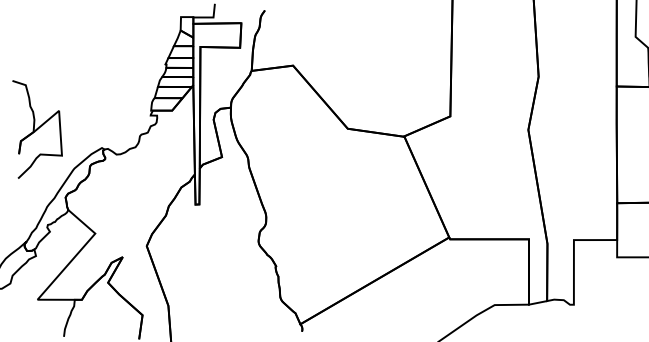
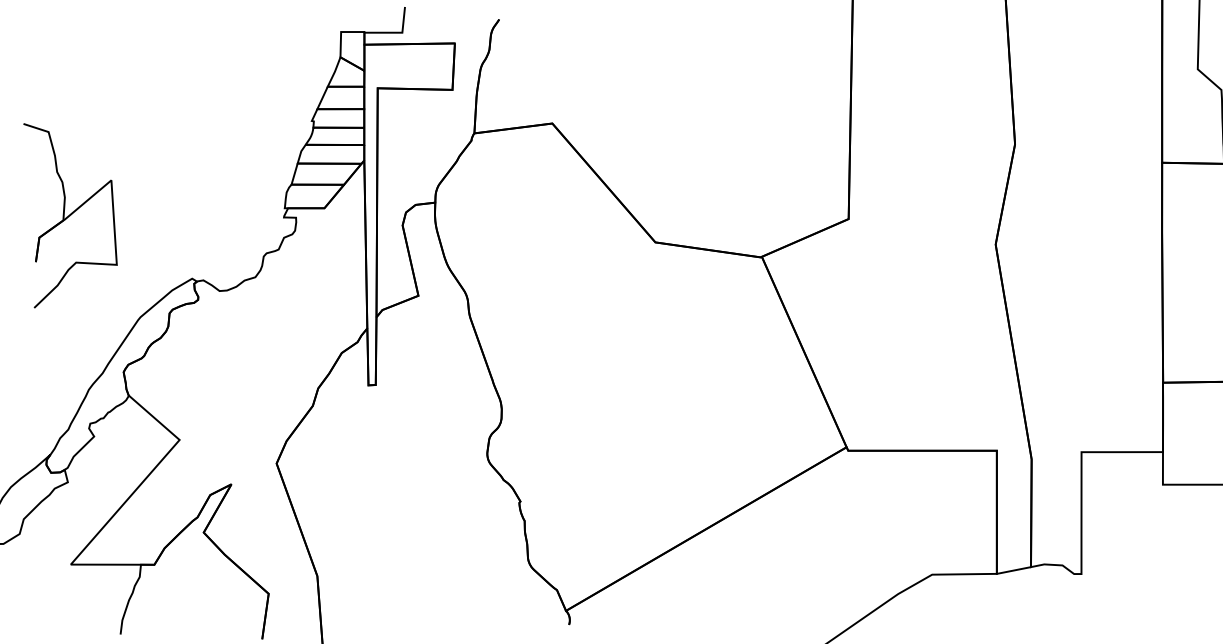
part: (37, 129) -> (70, 215), moved

